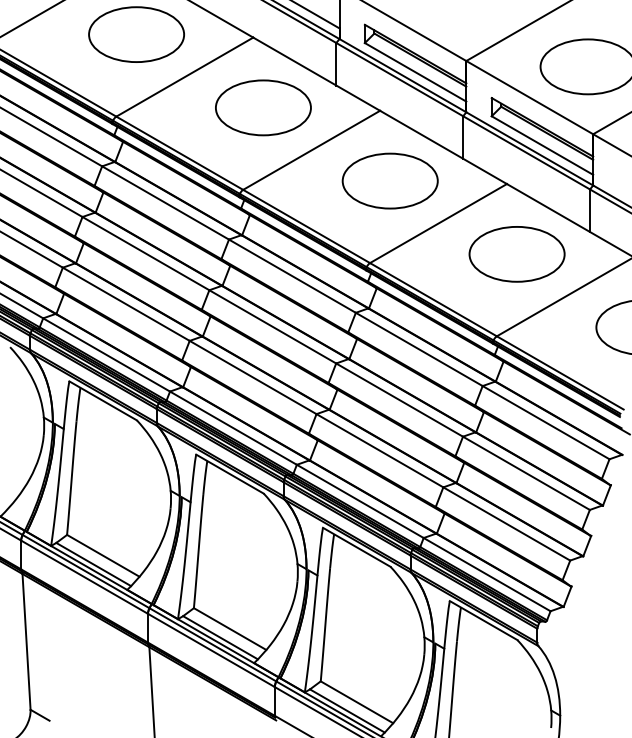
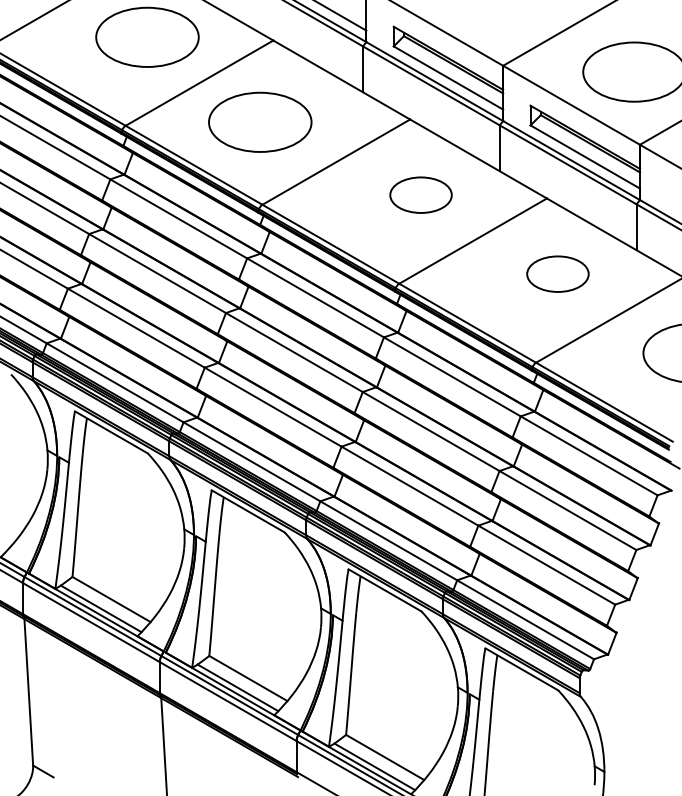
part: (263, 107) -> (260, 121), moved
part: (389, 180) -> (420, 194), size x0.6
part: (516, 253) -> (557, 273), size x0.6

